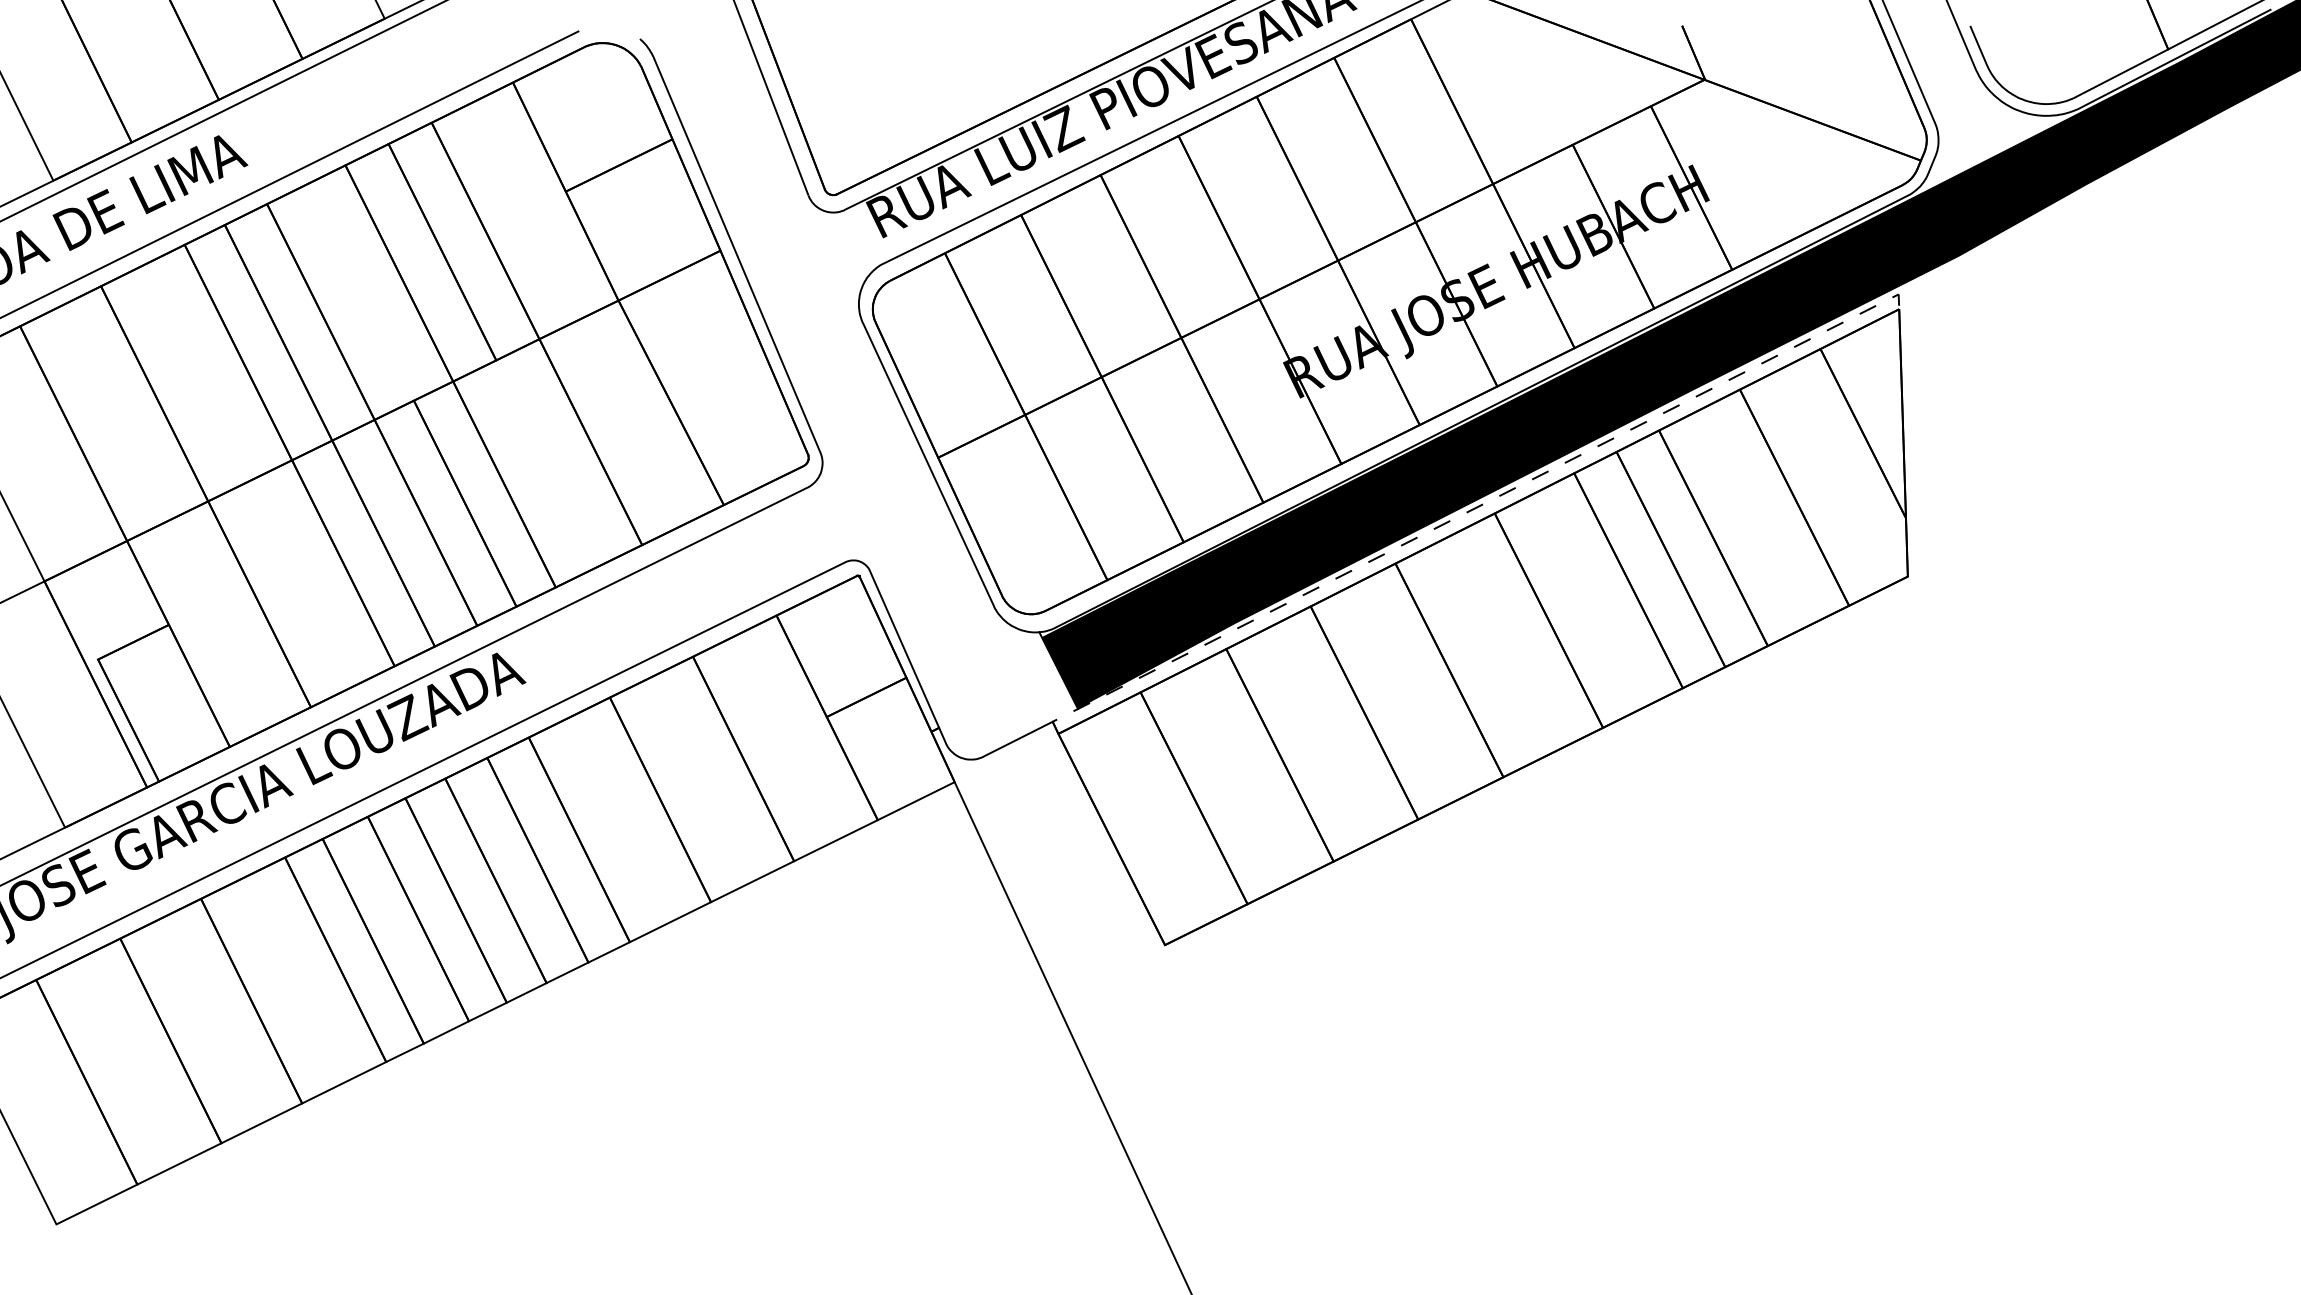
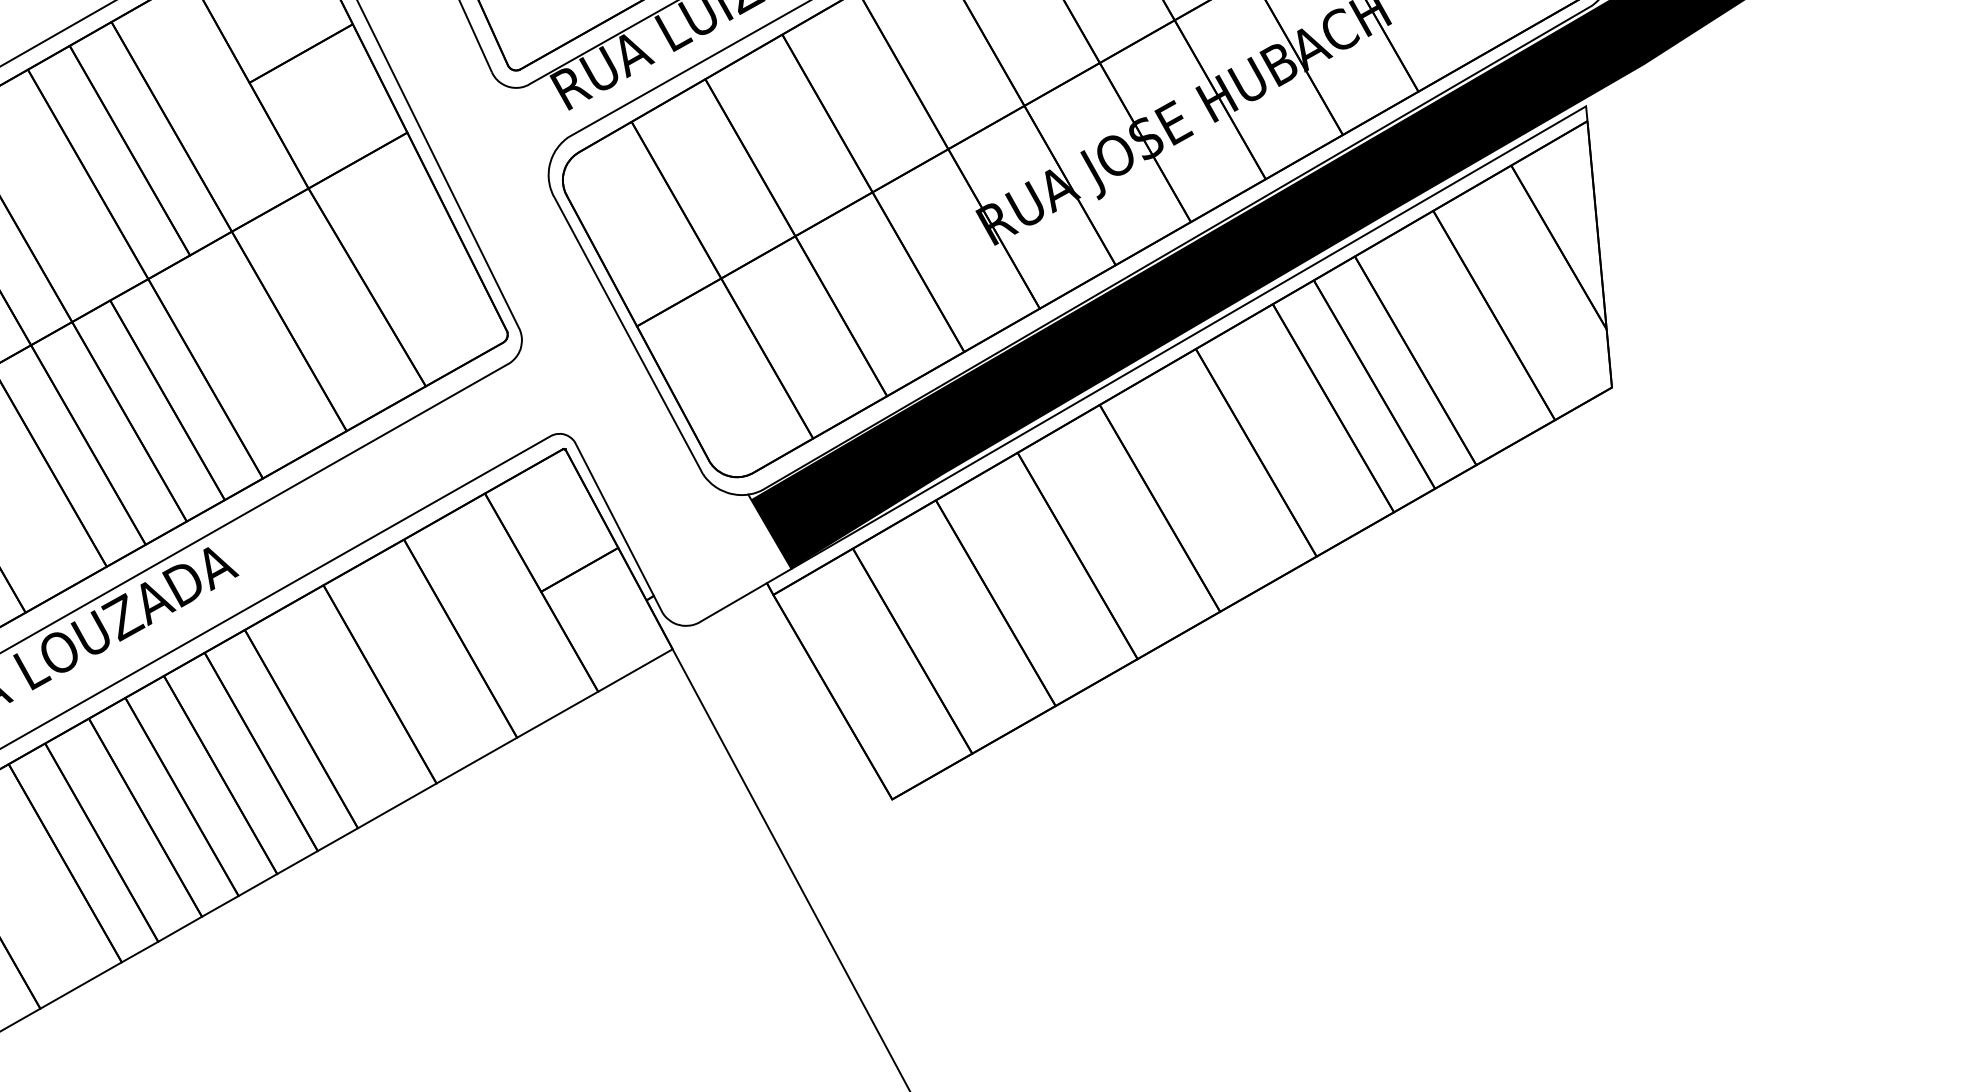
line: (1476, 507) -> (1177, 344), dashed -> solid

